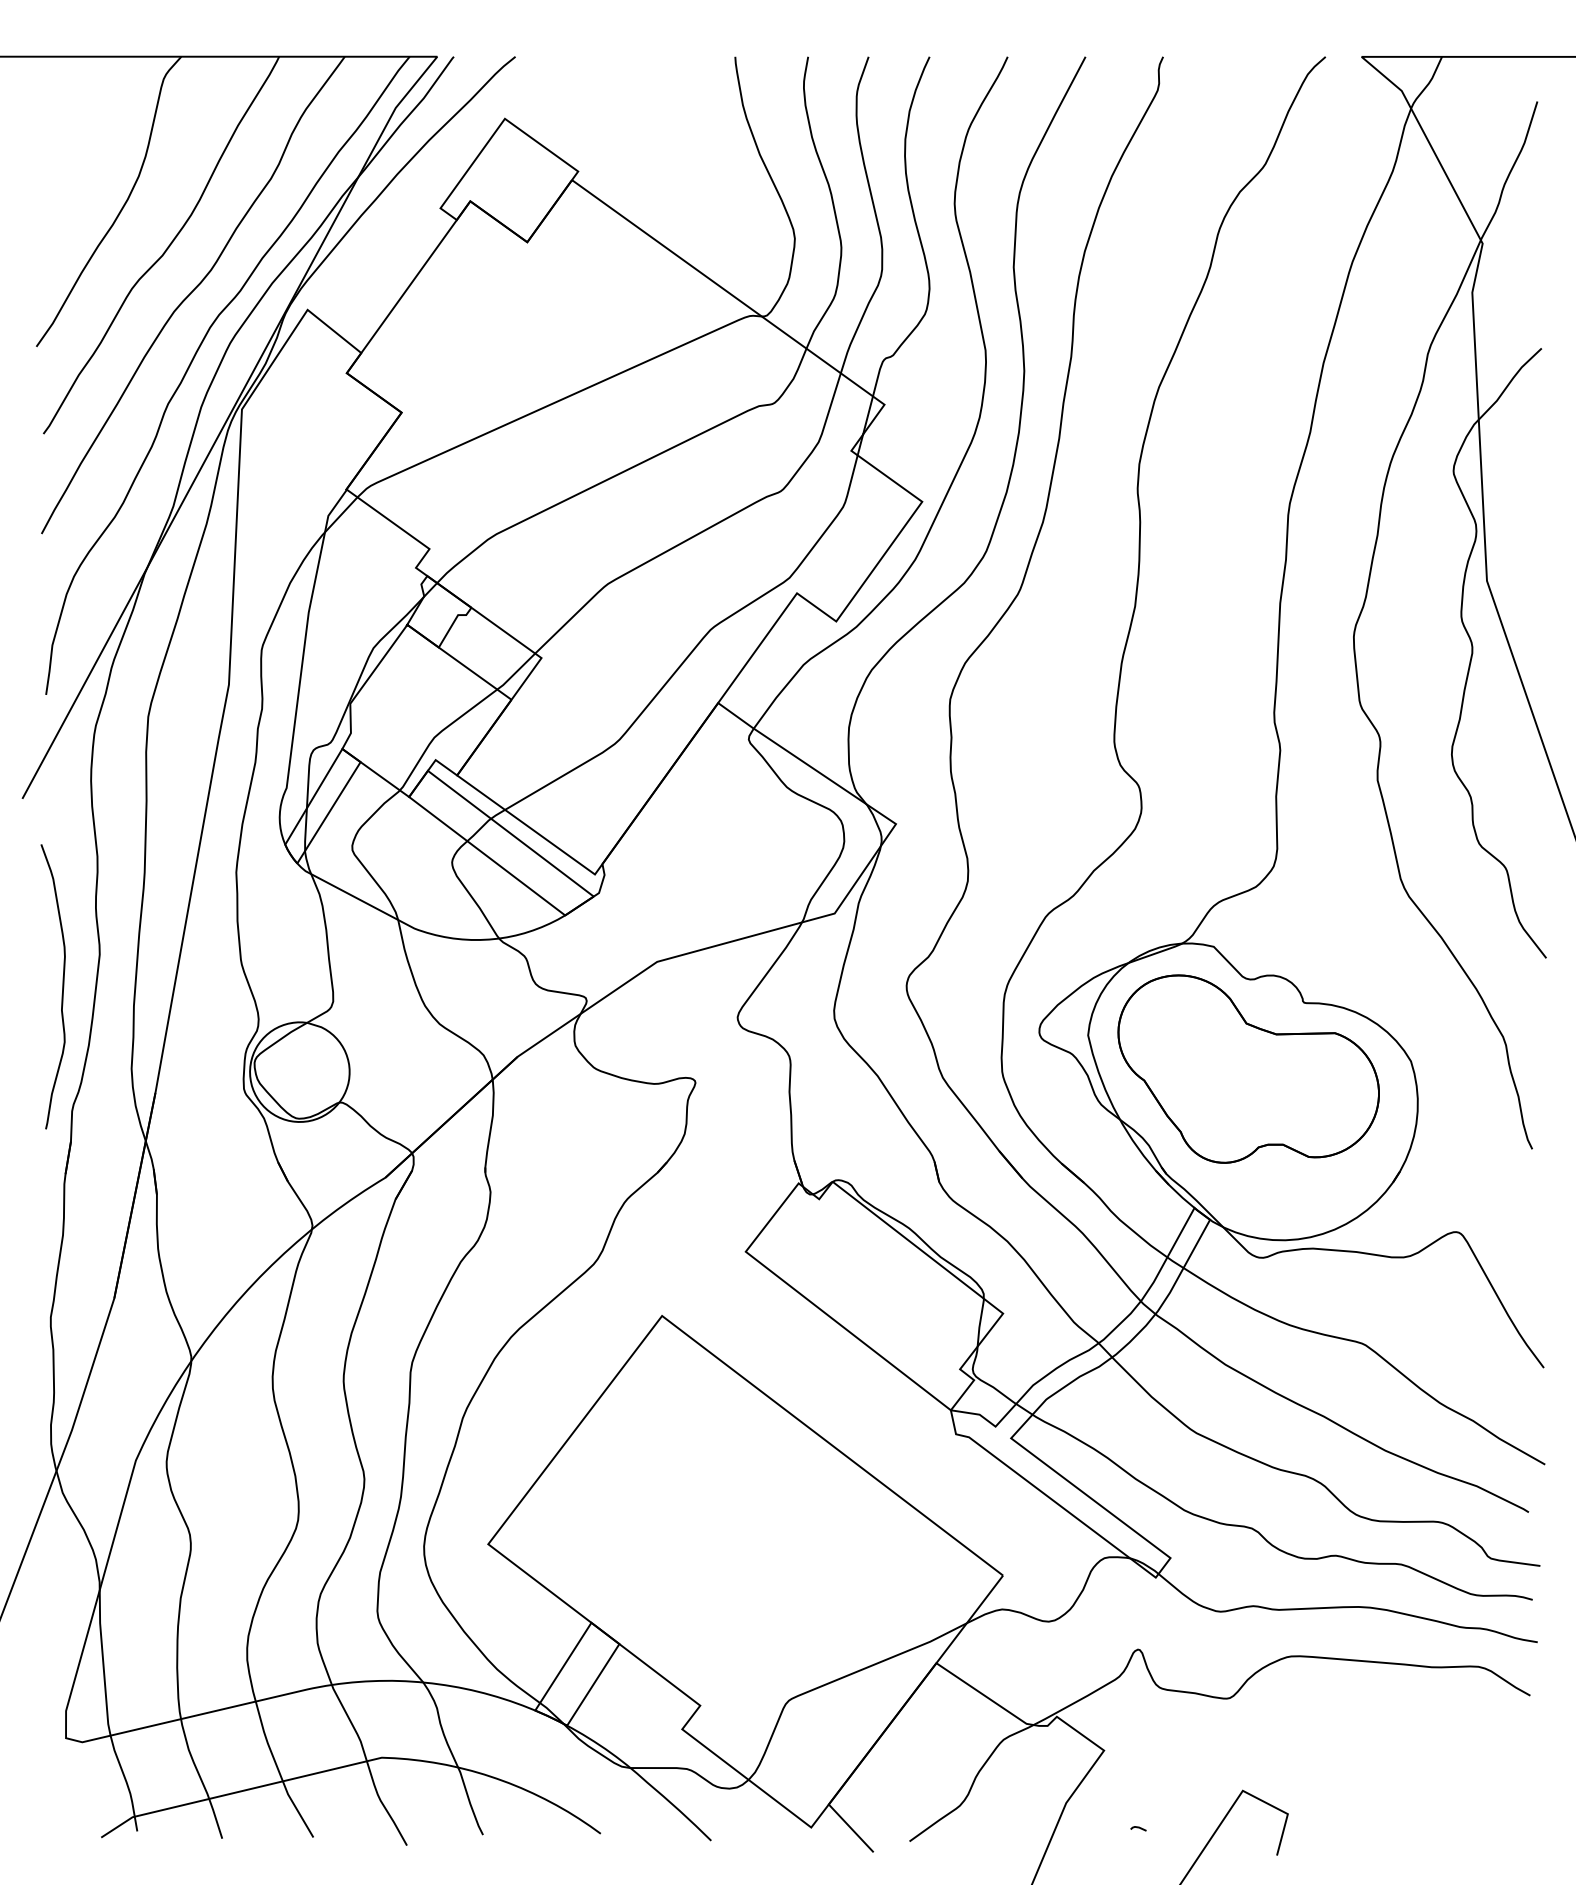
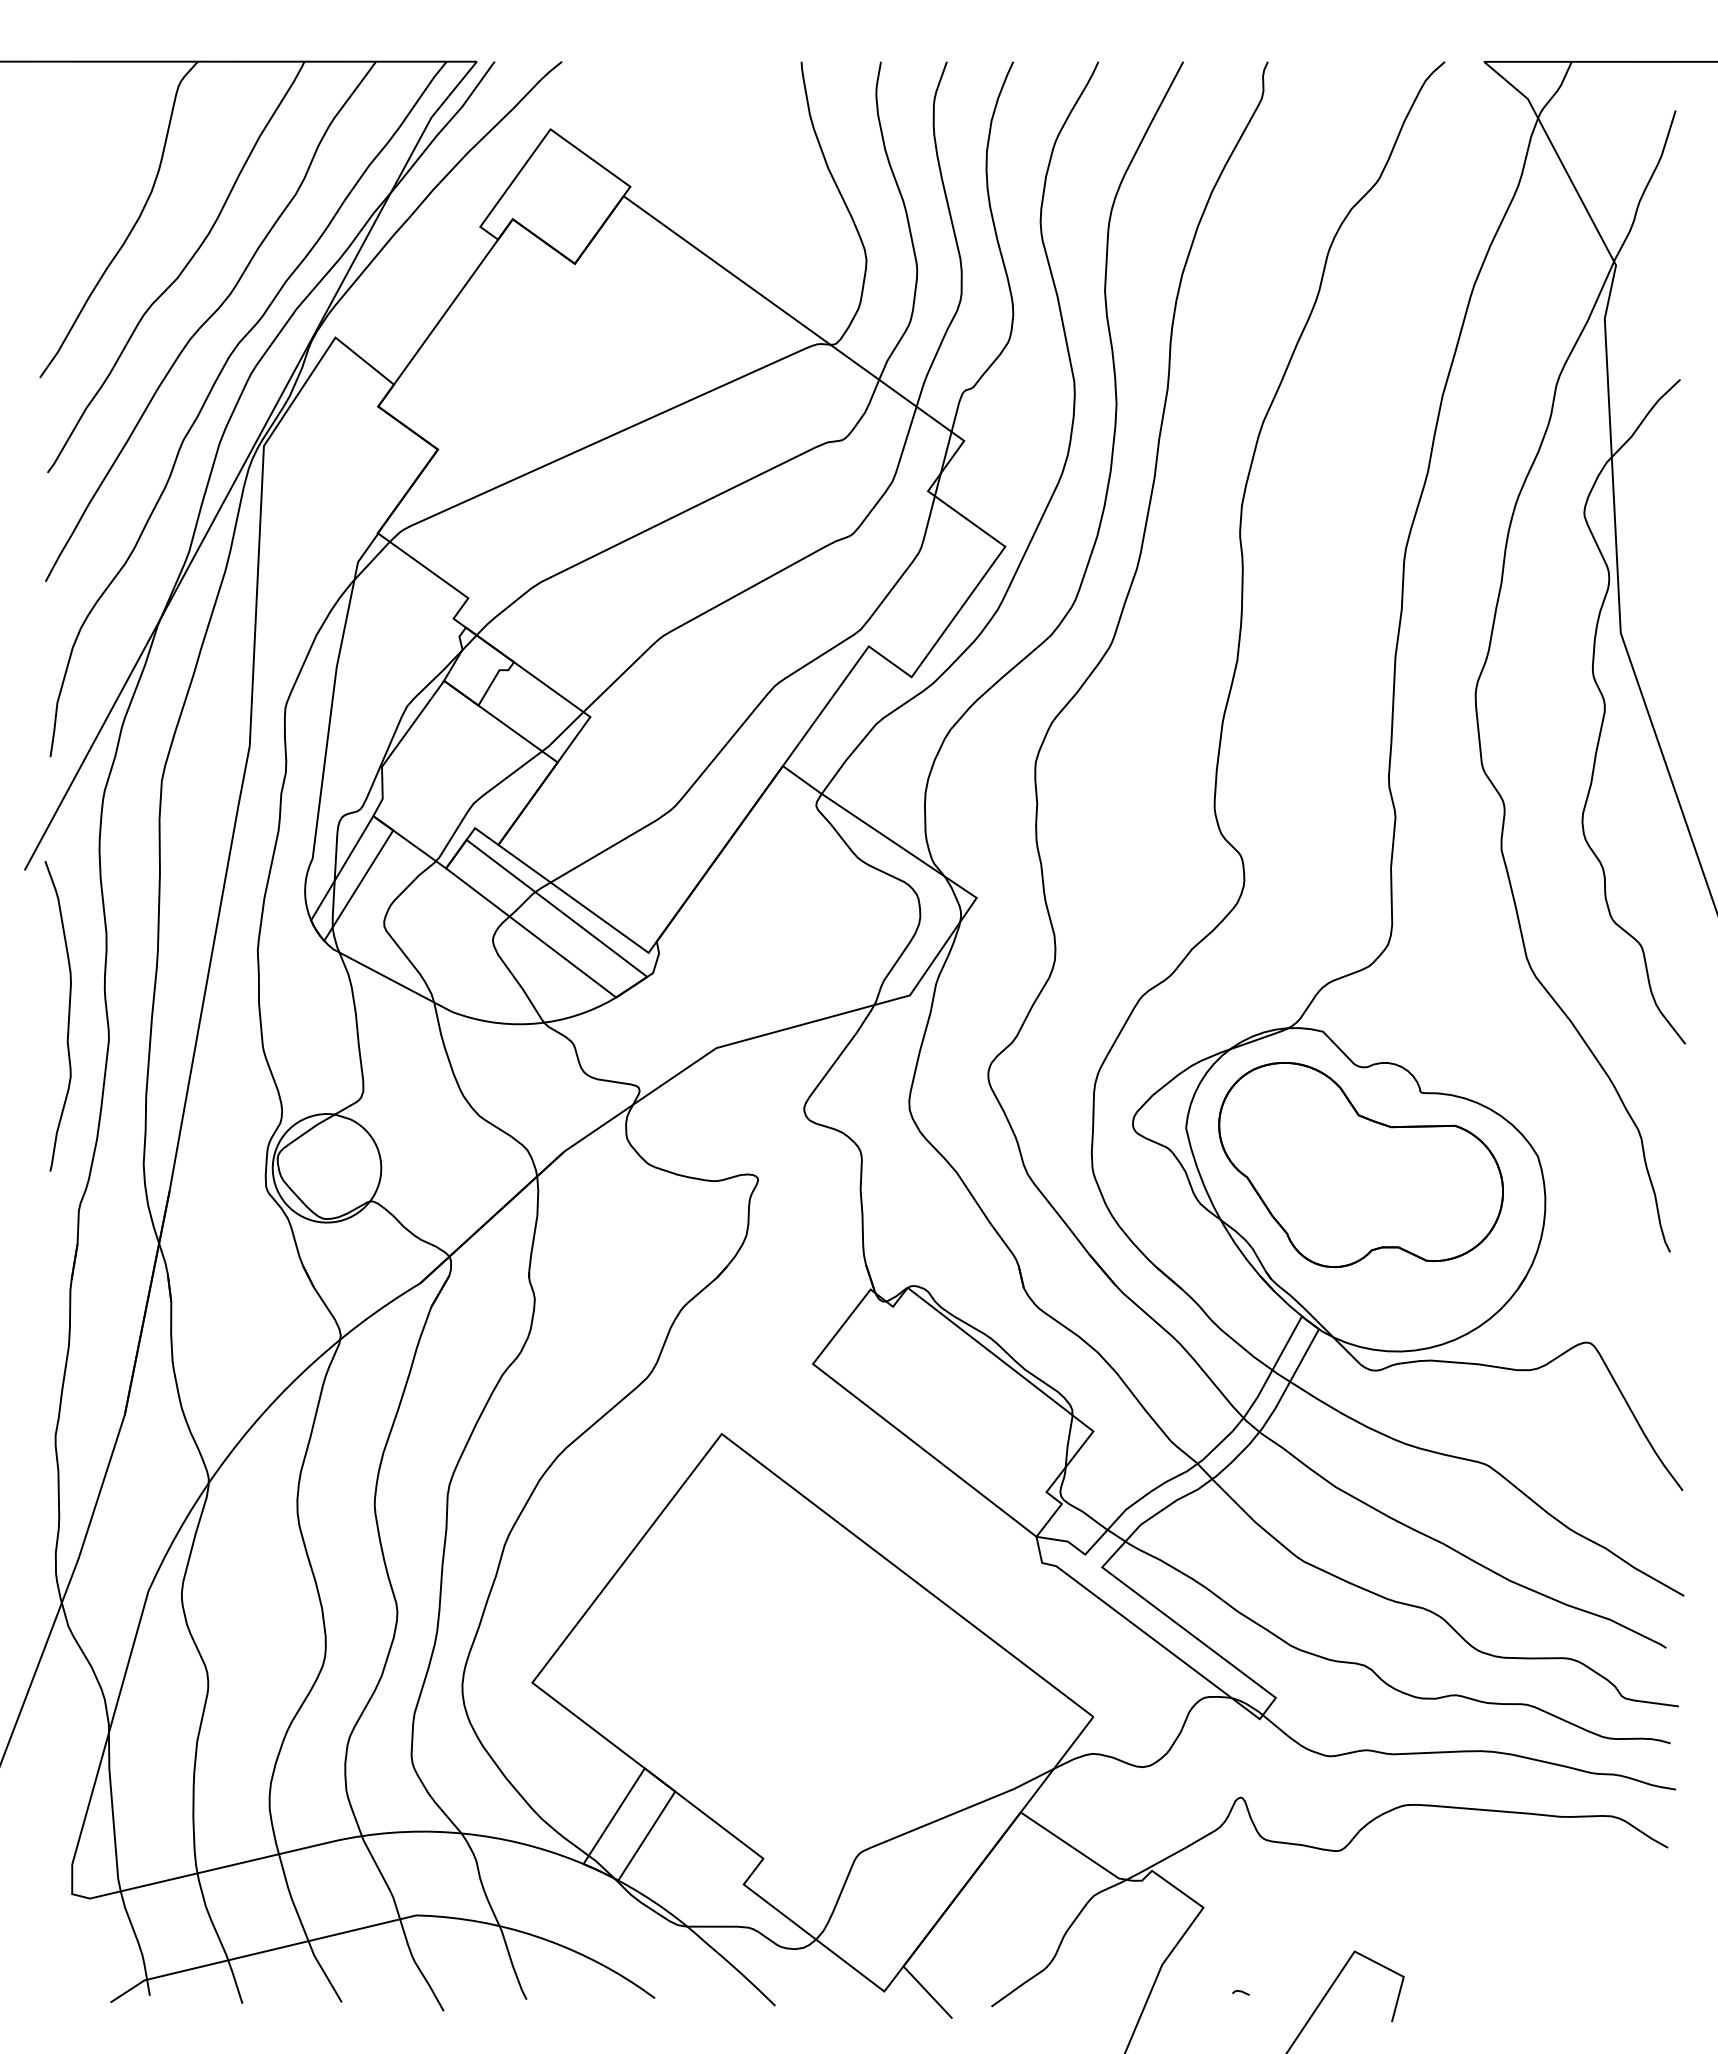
curve: (62, 987) -> (68, 1016), moved

